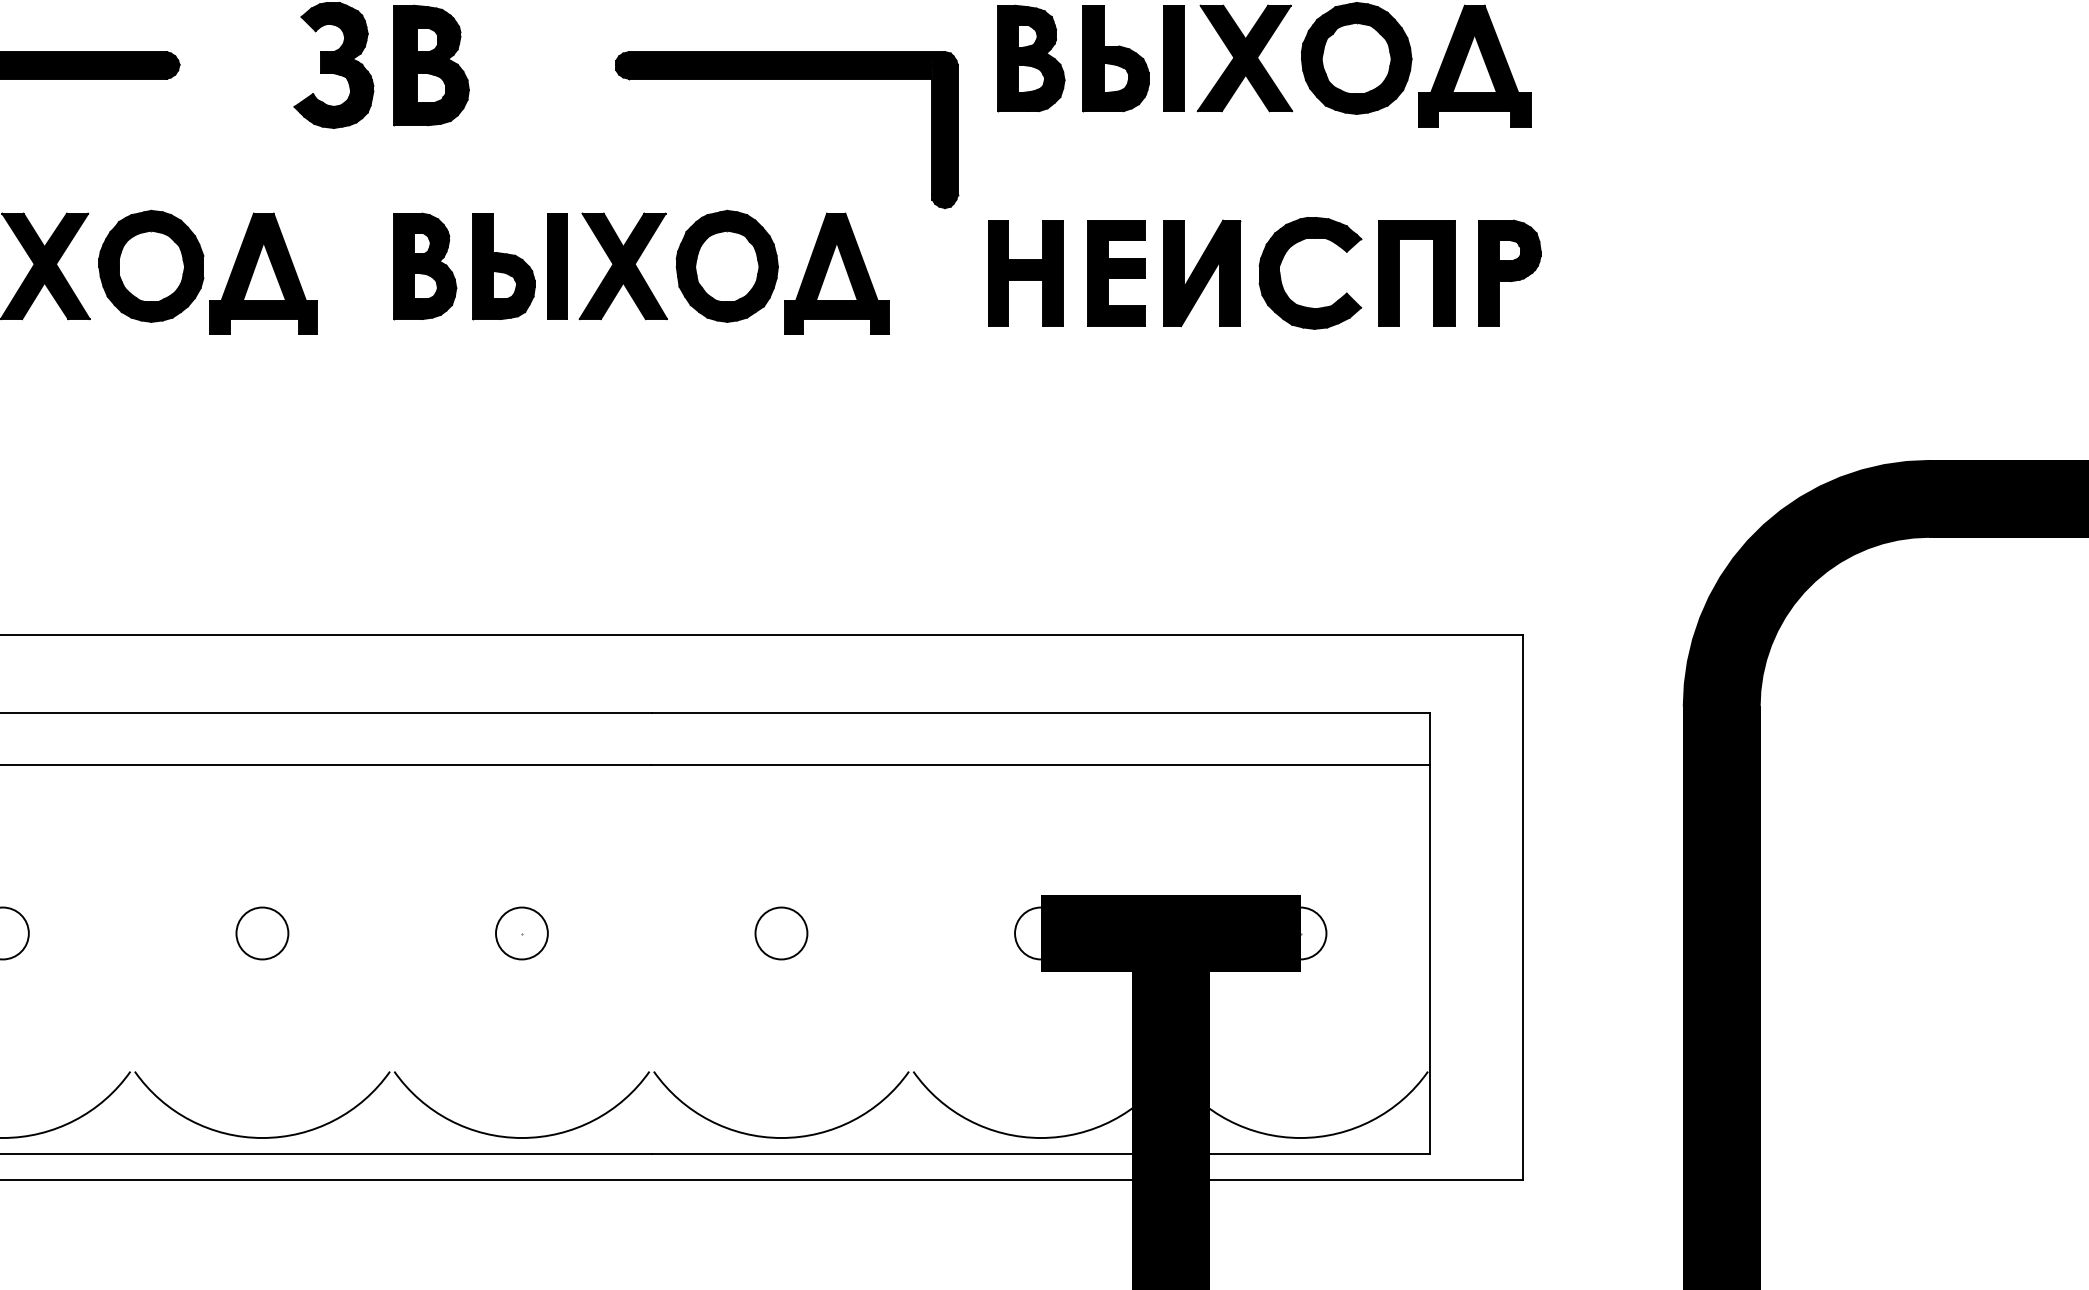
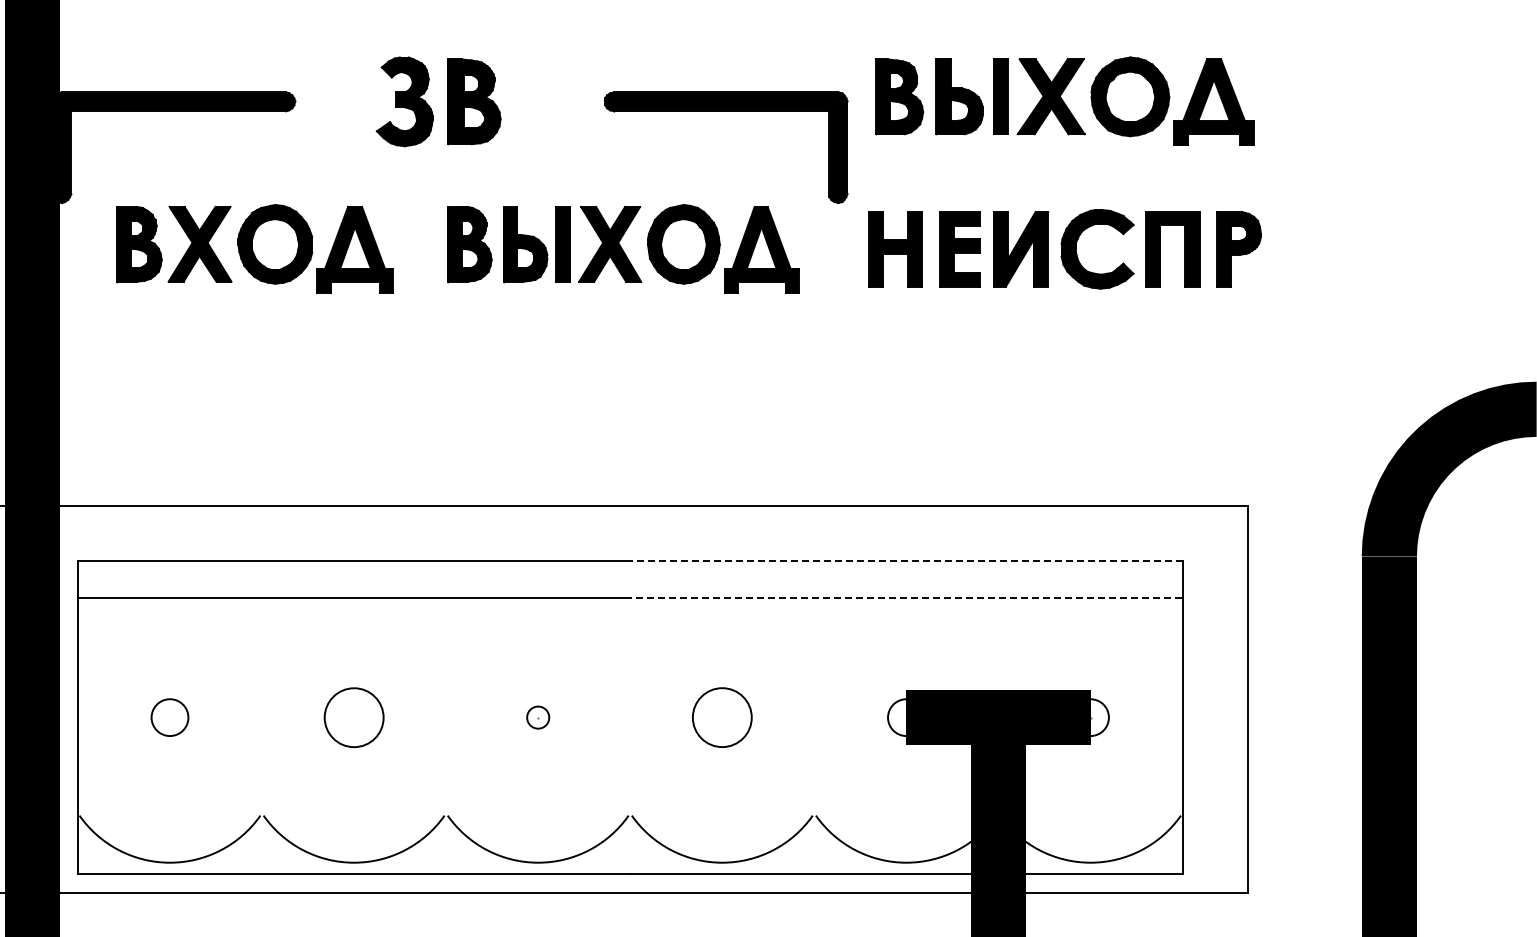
line: (1039, 713) -> (905, 561), solid -> dashed
line: (1039, 764) -> (905, 597), solid -> dashed
circle: (261, 933) -> (353, 717), size x1.6
circle: (520, 933) -> (537, 717), size x0.6
circle: (780, 933) -> (721, 717), size x1.6

